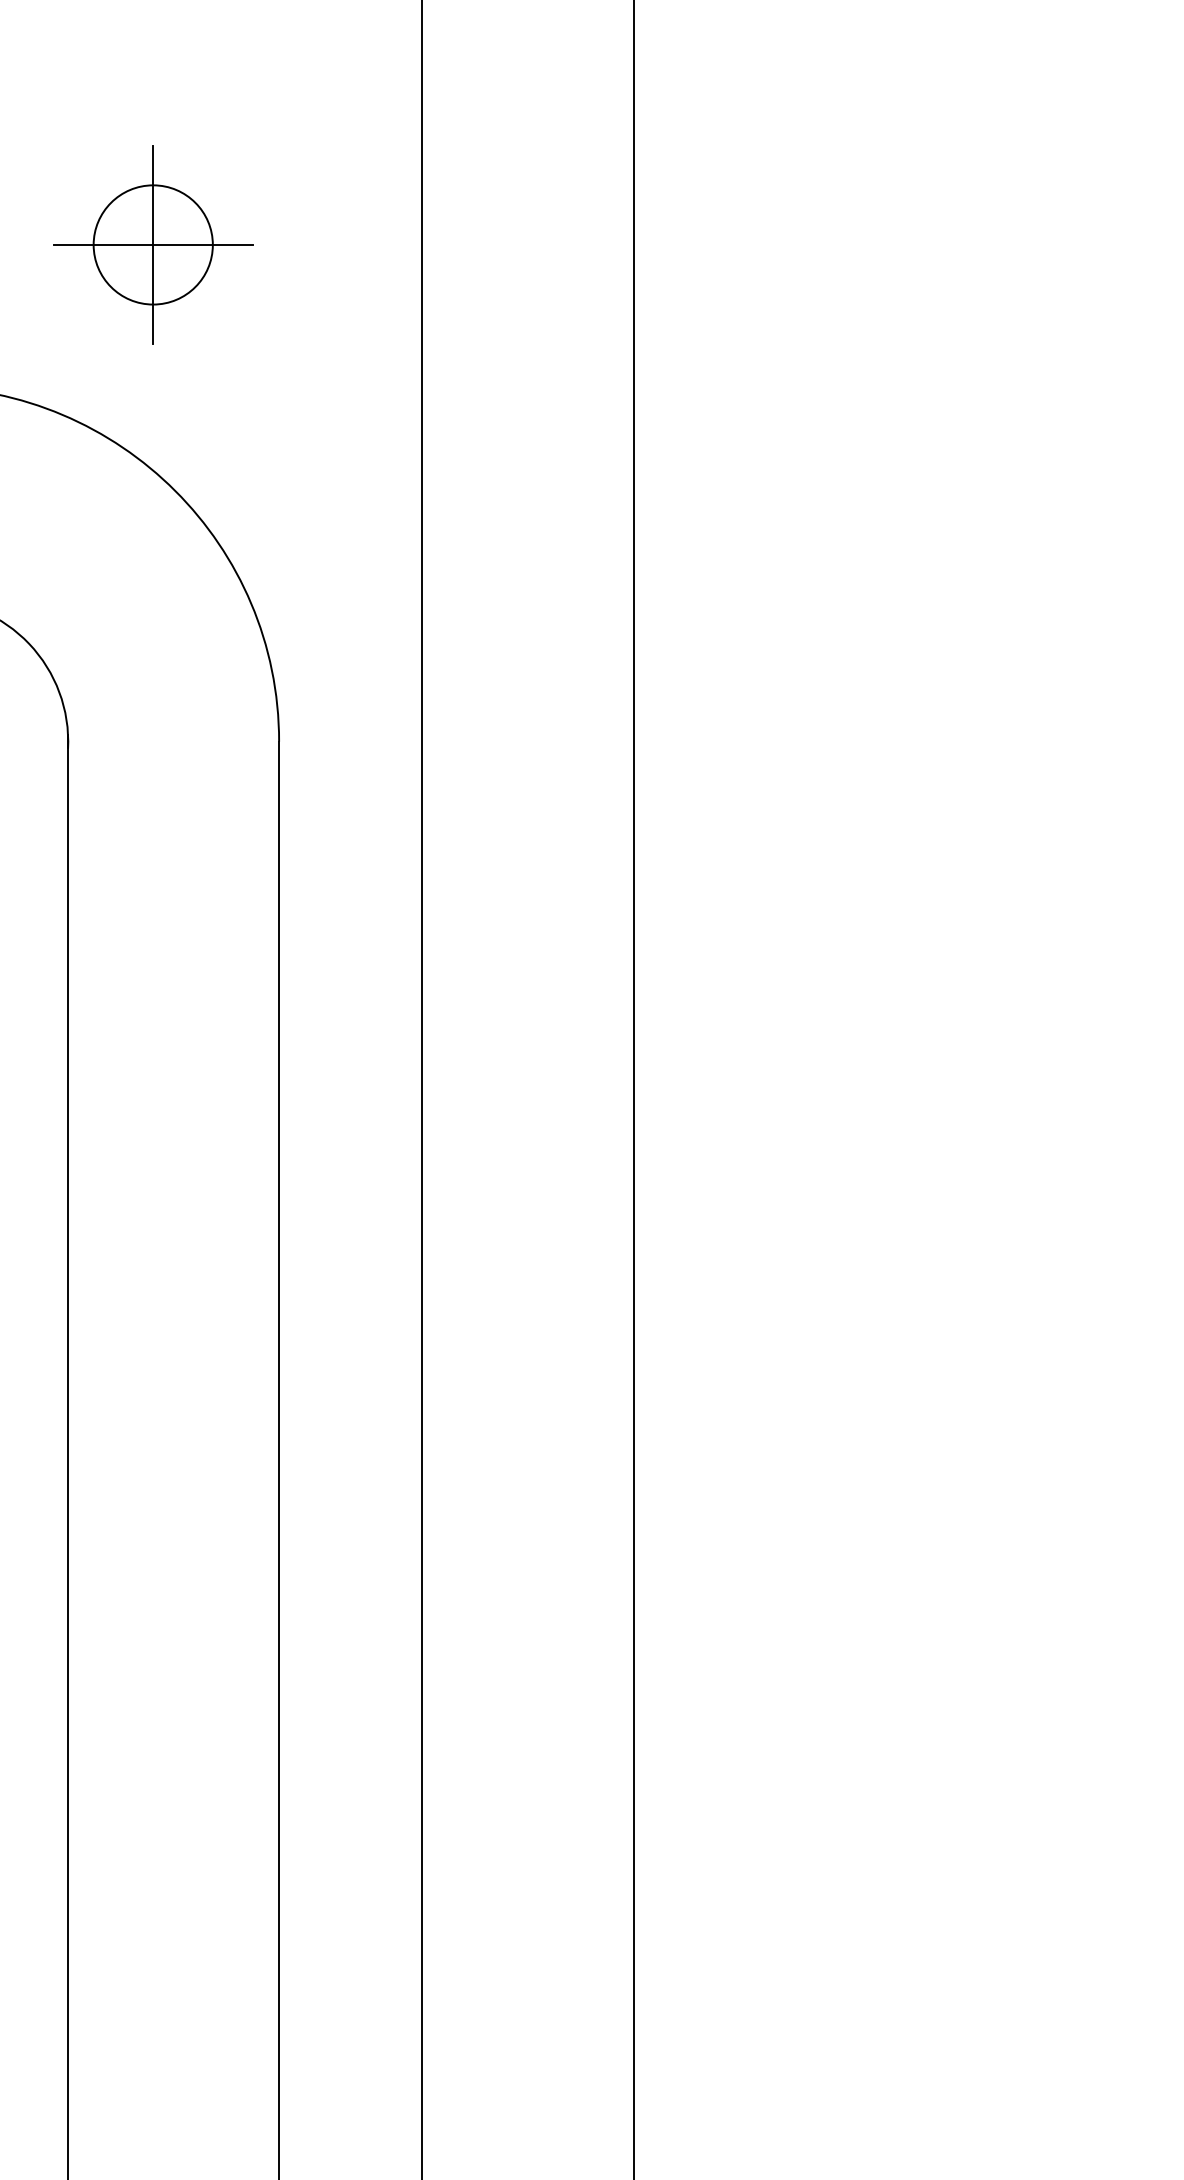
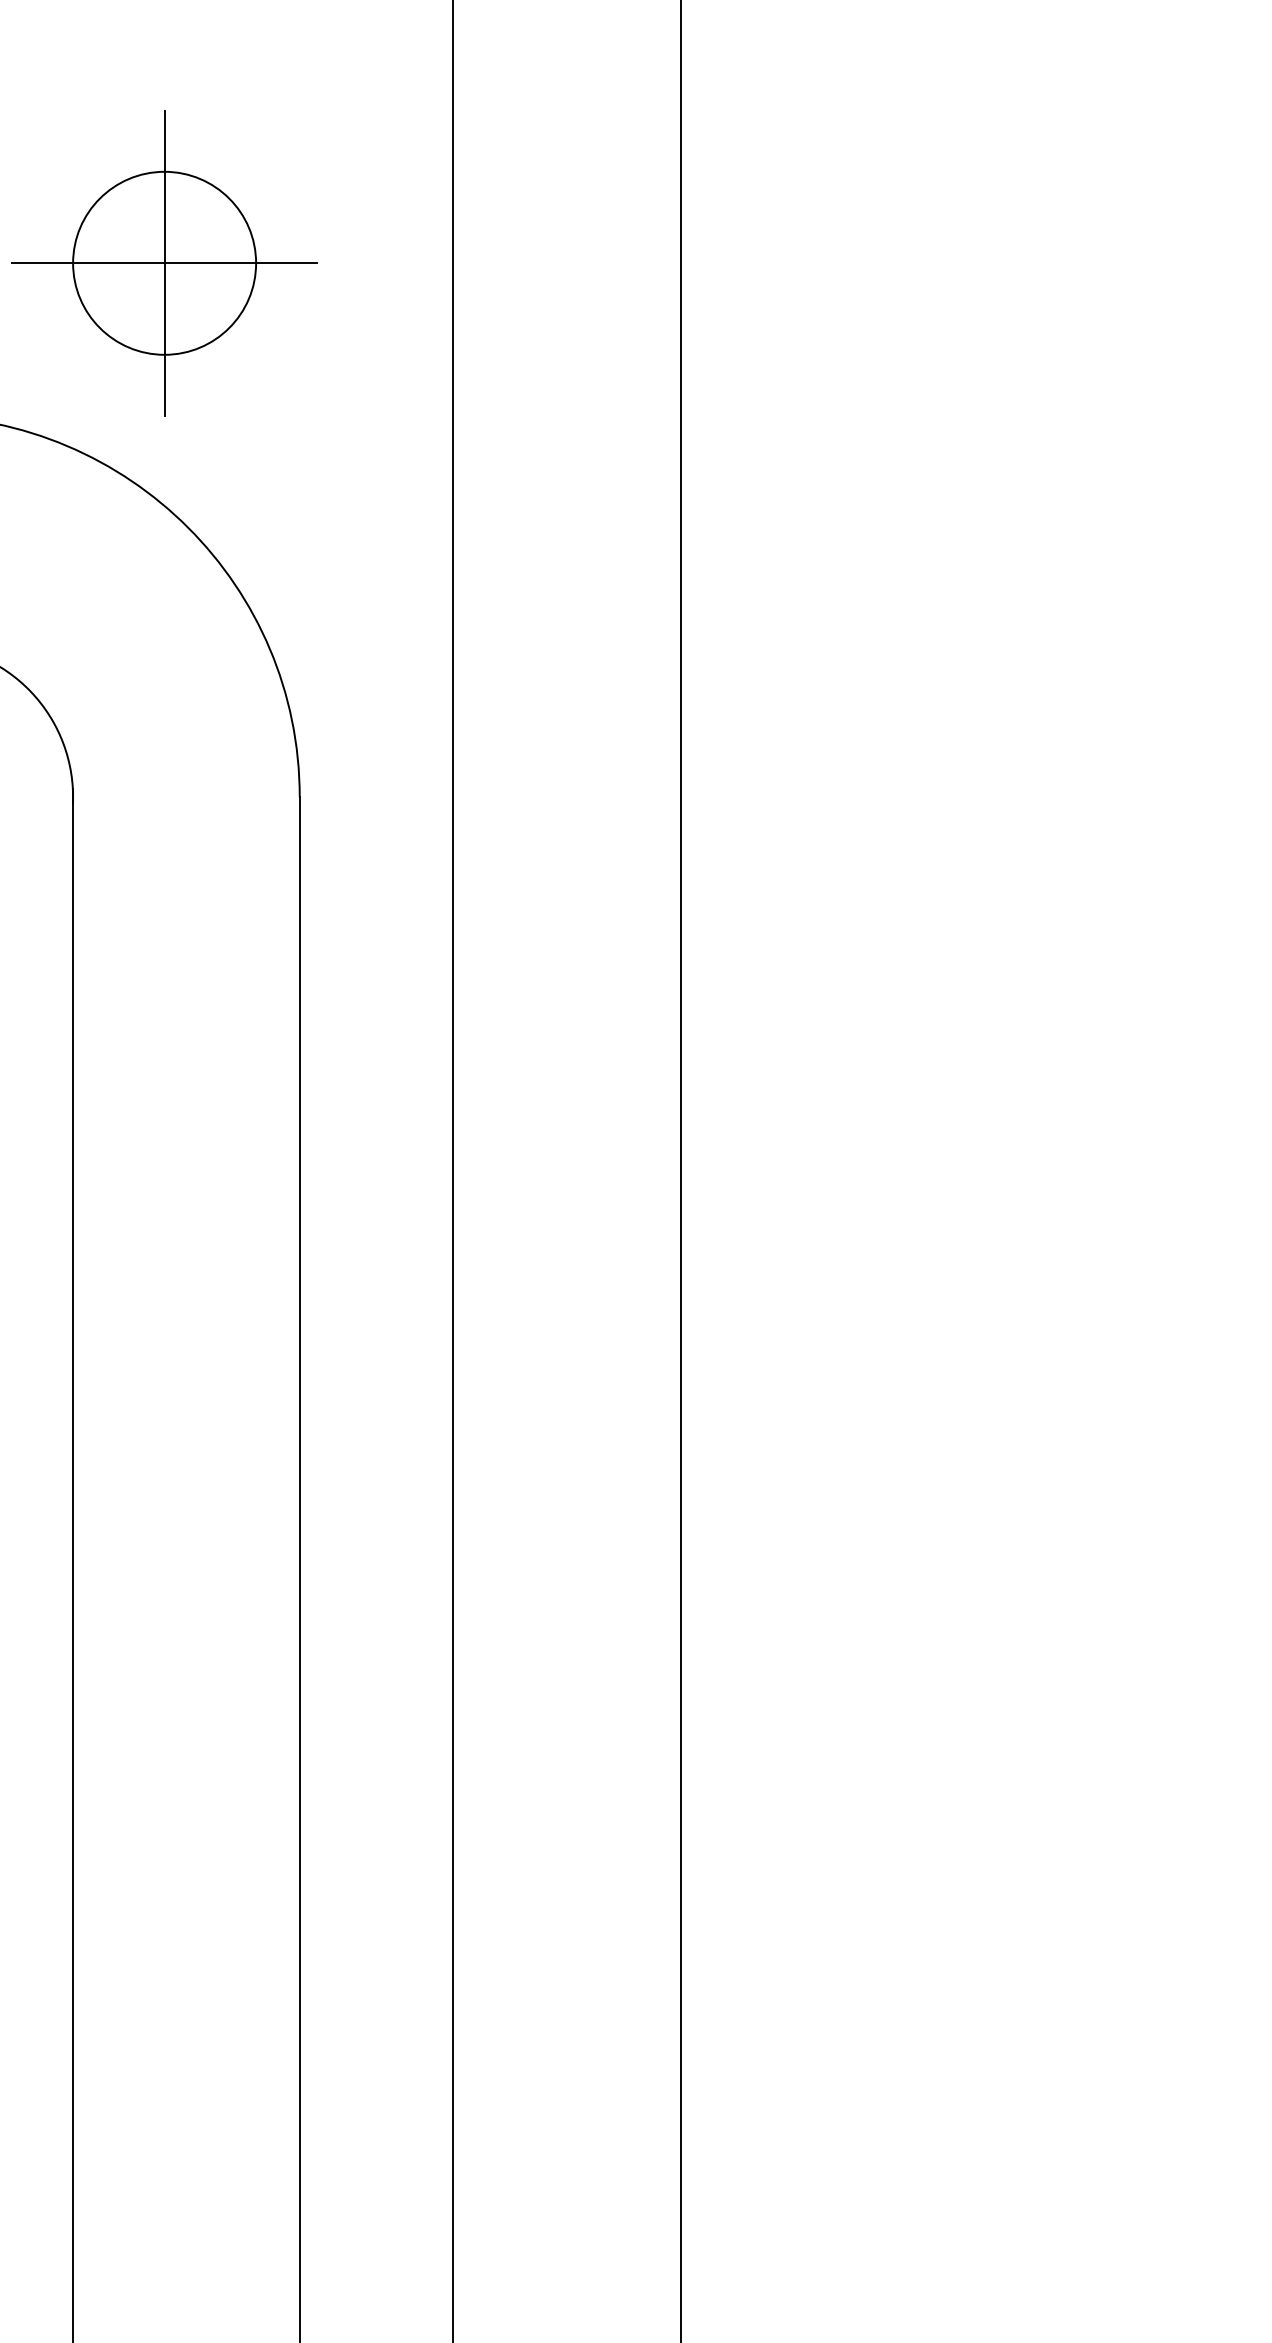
part: (152, 244) -> (163, 262), size x1.43

